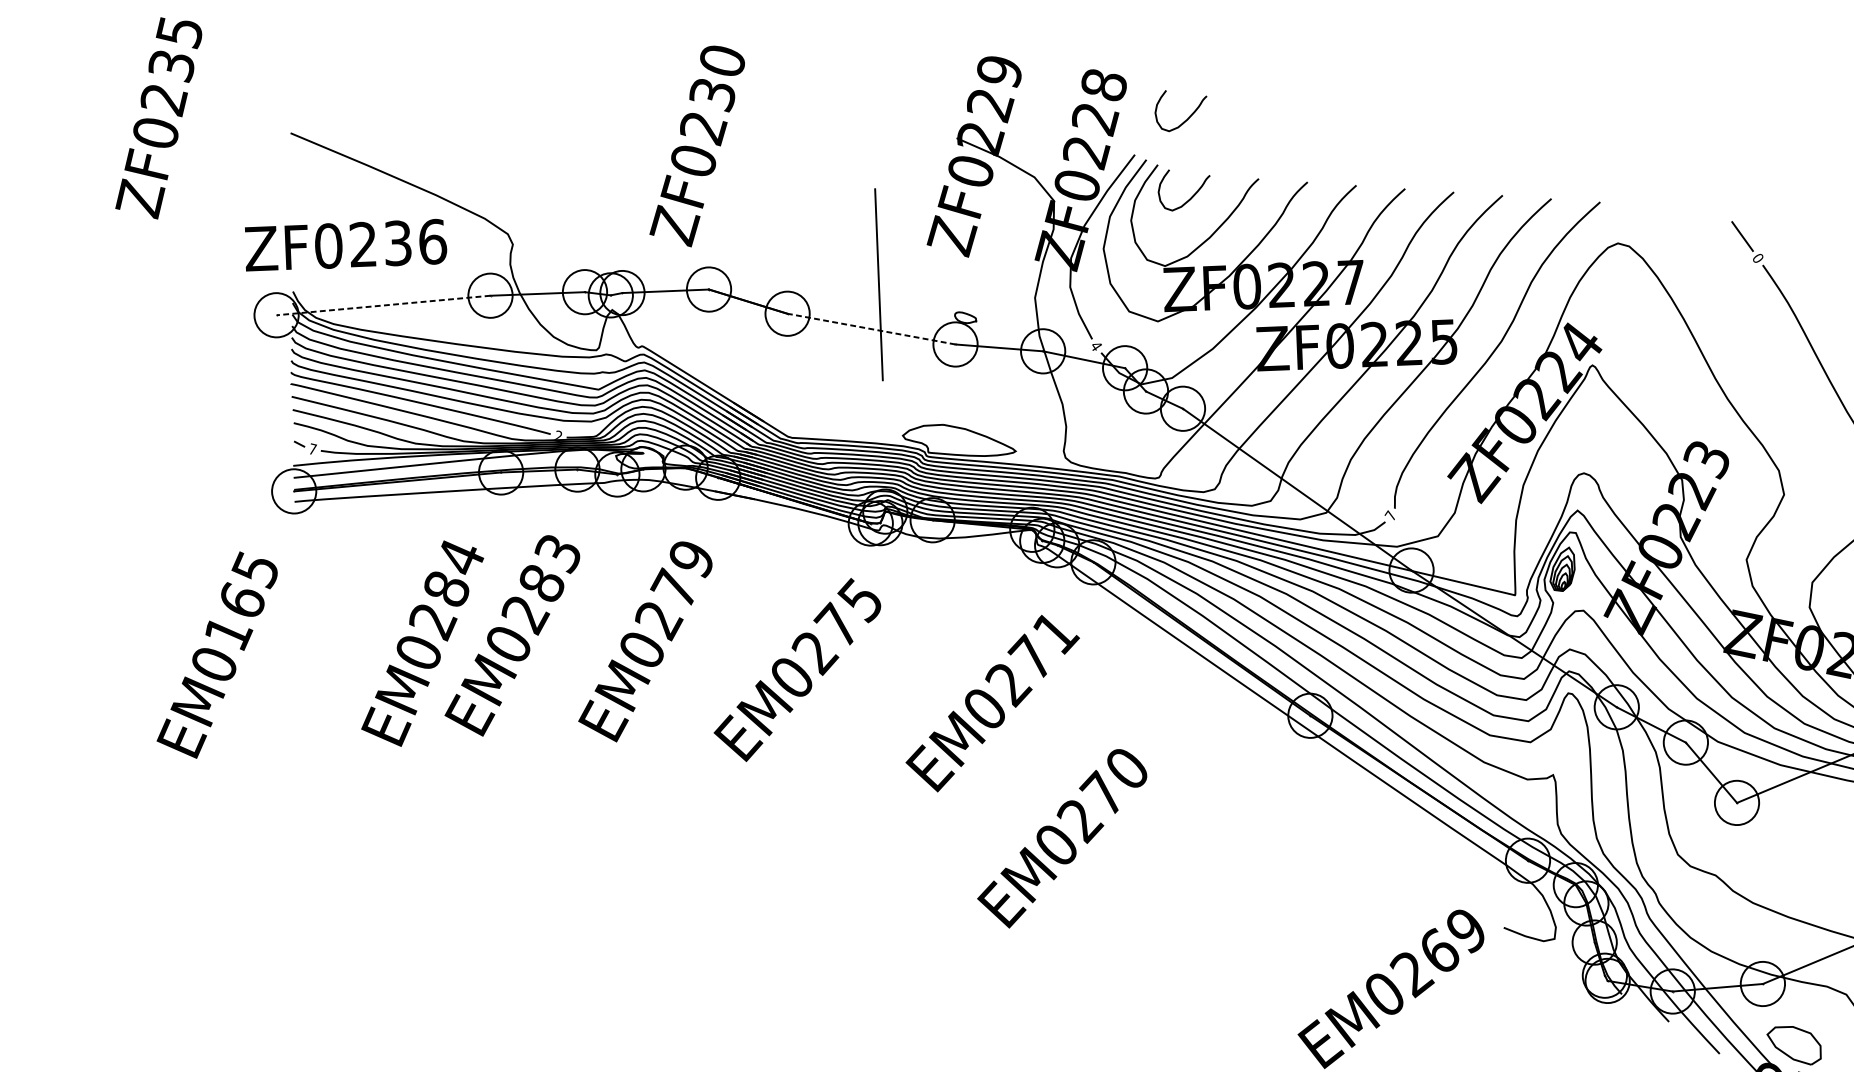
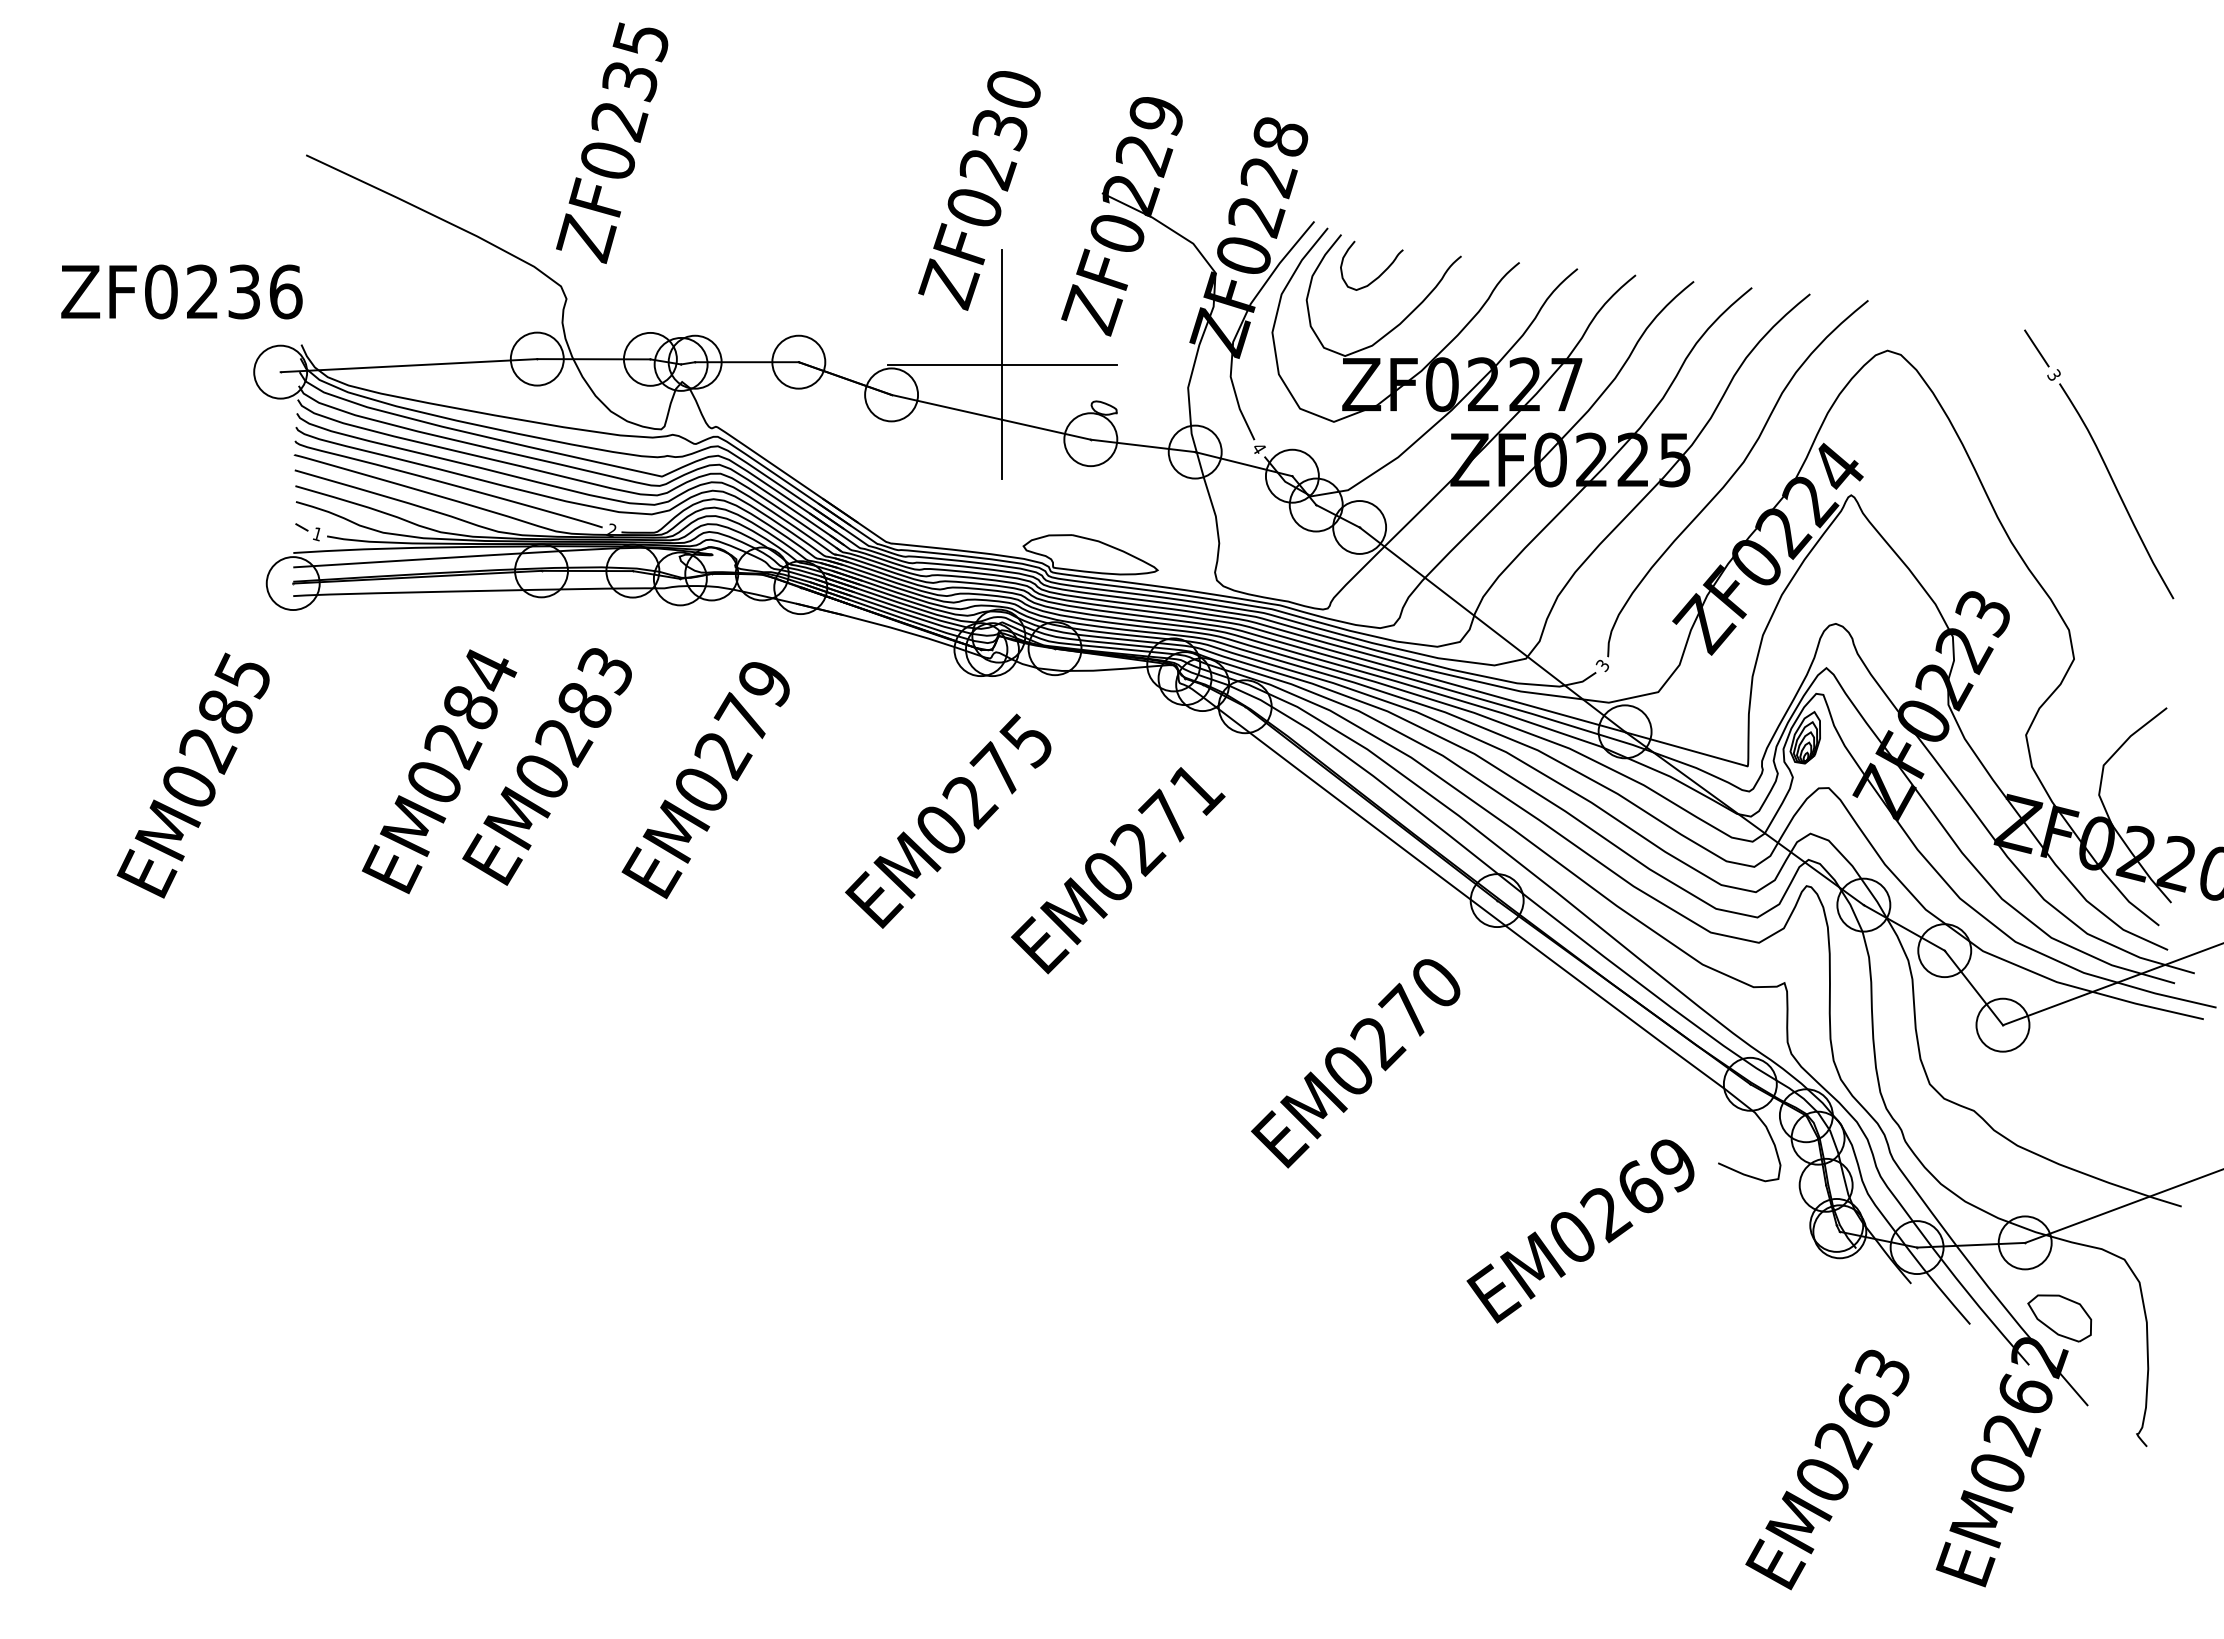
text: (158, 117) -> (612, 142), moved
curve: (1186, 119) -> (1377, 181), removed
text: (697, 146) -> (979, 190), moved
text: (345, 245) -> (181, 291), moved
text: (1757, 257) -> (2053, 374), 0 -> 3
line: (878, 284) -> (1001, 364), added
line: (383, 305) -> (408, 365), dashed -> solid
line: (870, 329) -> (990, 417), dashed -> solid
text: (312, 449) -> (317, 534), 7 -> 1
text: (1389, 515) -> (1601, 665), 7 -> 3
text: (234, 617) -> (215, 731), EM0165 -> EM0285
text: (797, 669) -> (948, 820), moved
text: (1062, 838) -> (1355, 1063), moved

